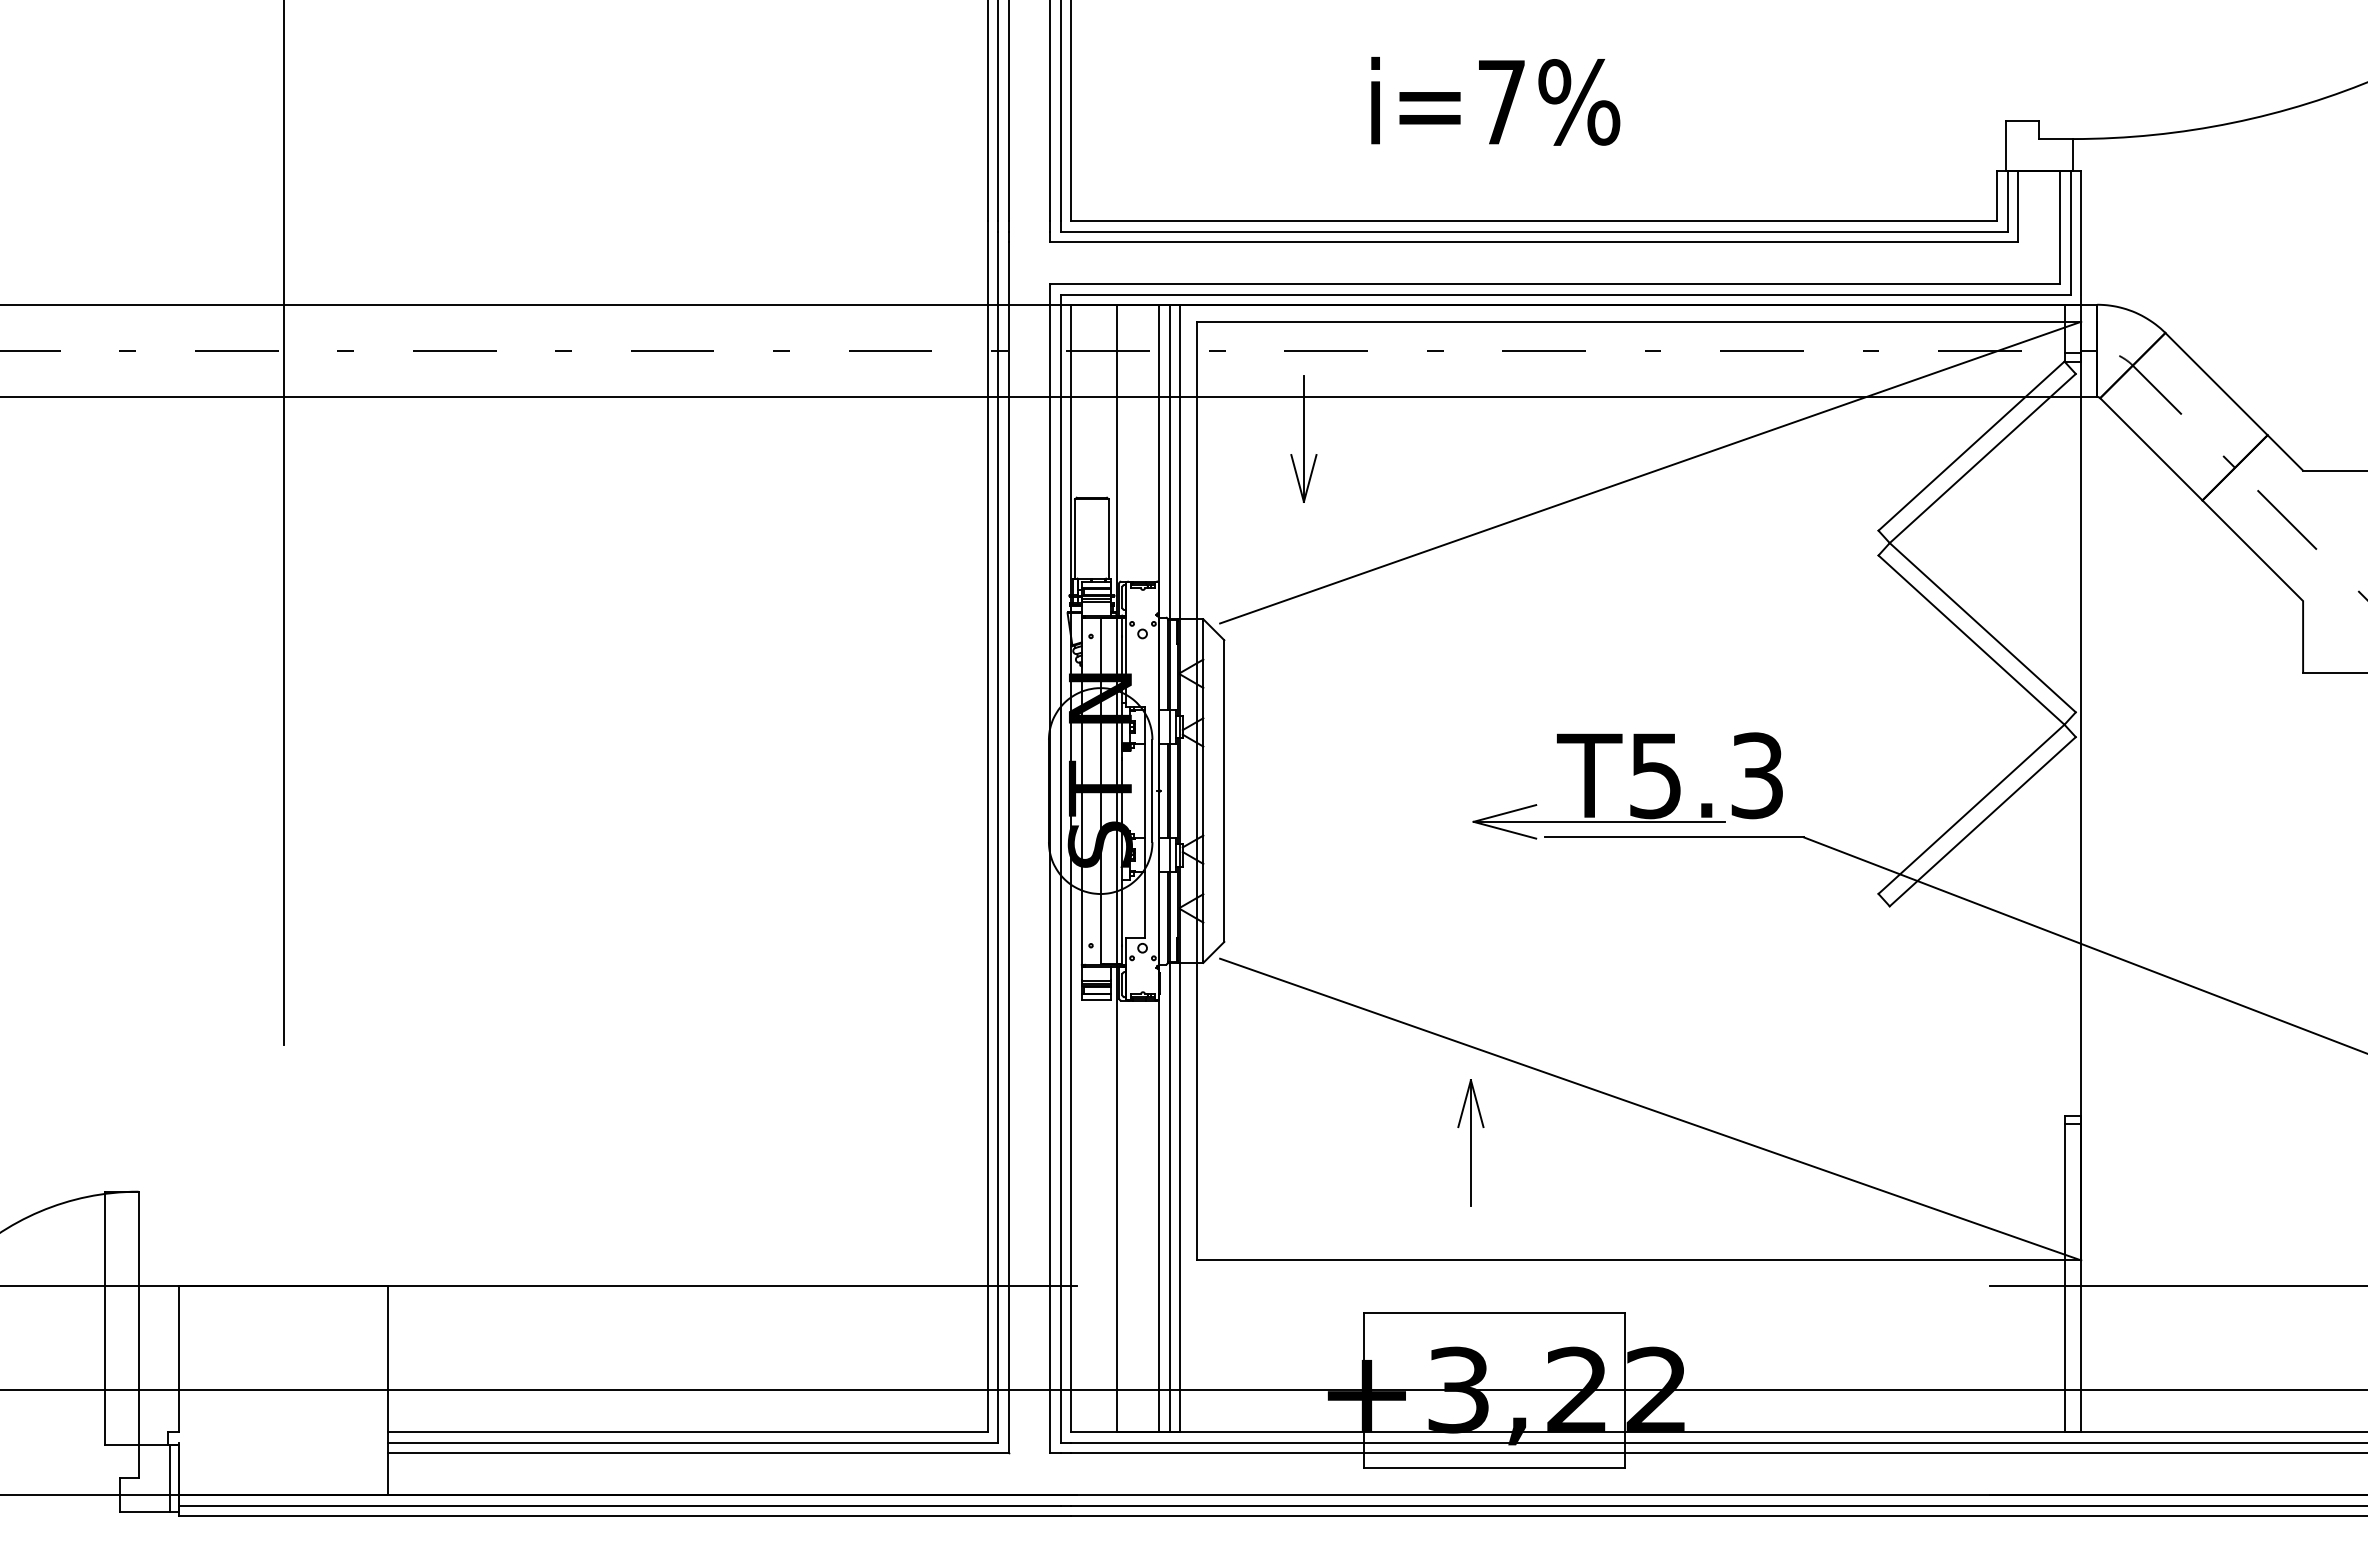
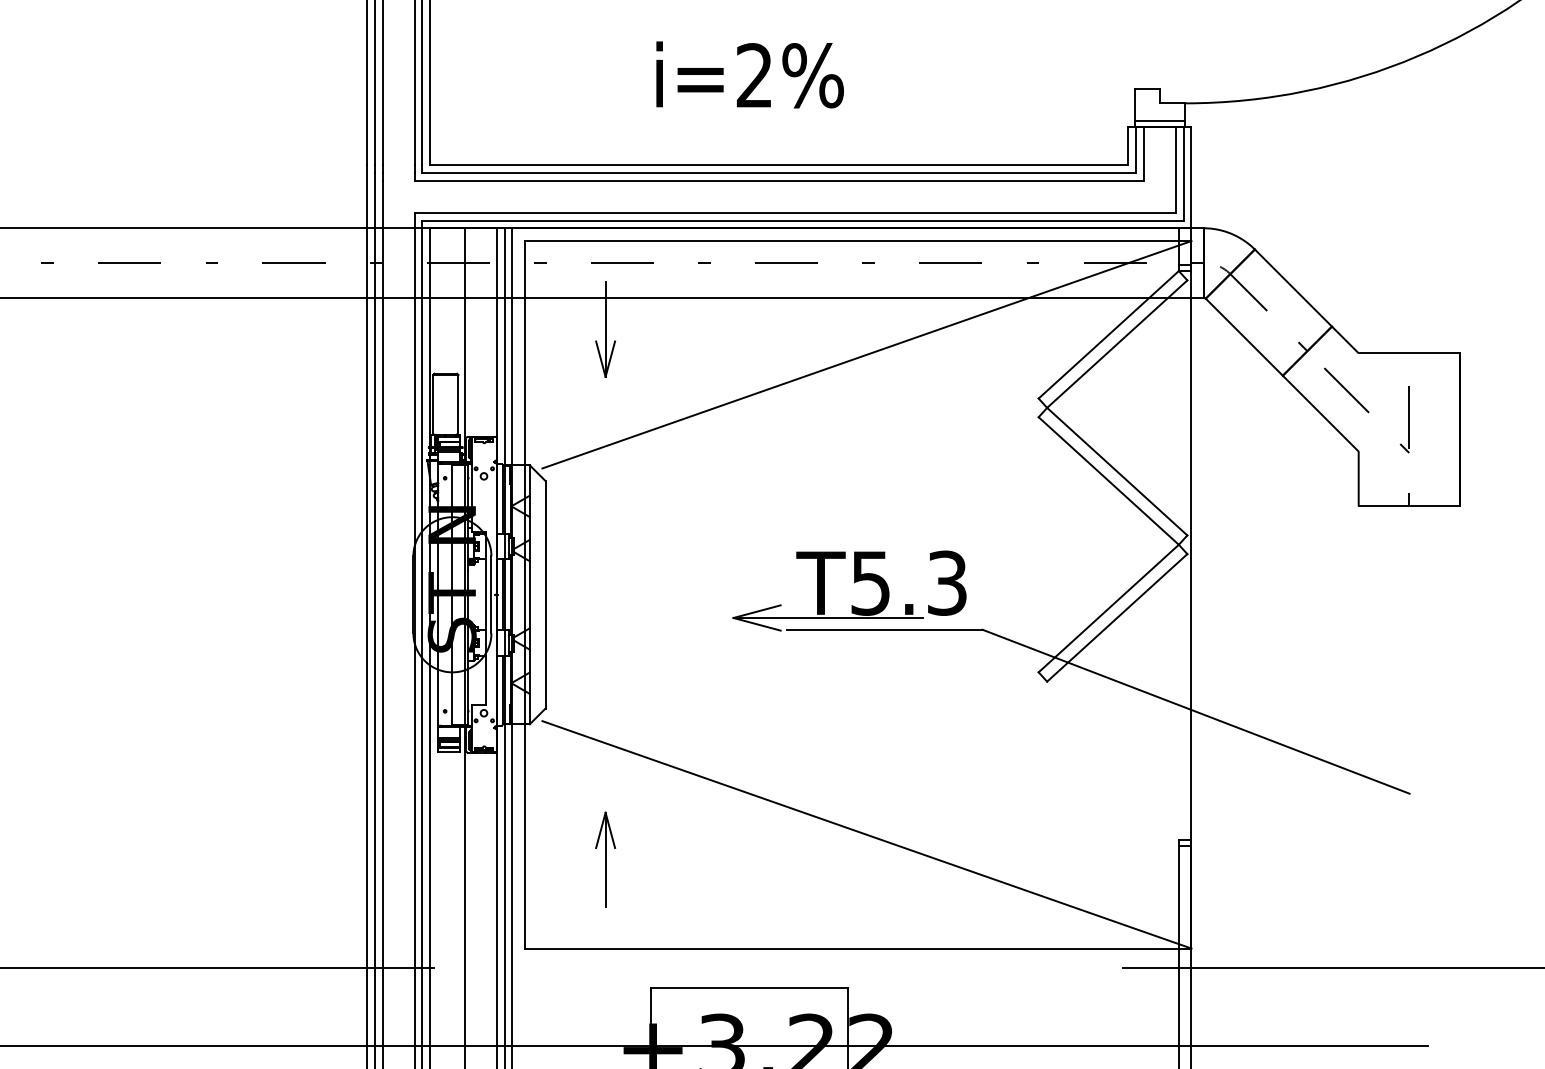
text: (1501, 101) -> (754, 75), i=7% -> i=2%
line: (2038, 162) -> (1159, 121), added
part: (1470, 1142) -> (605, 859), moved

